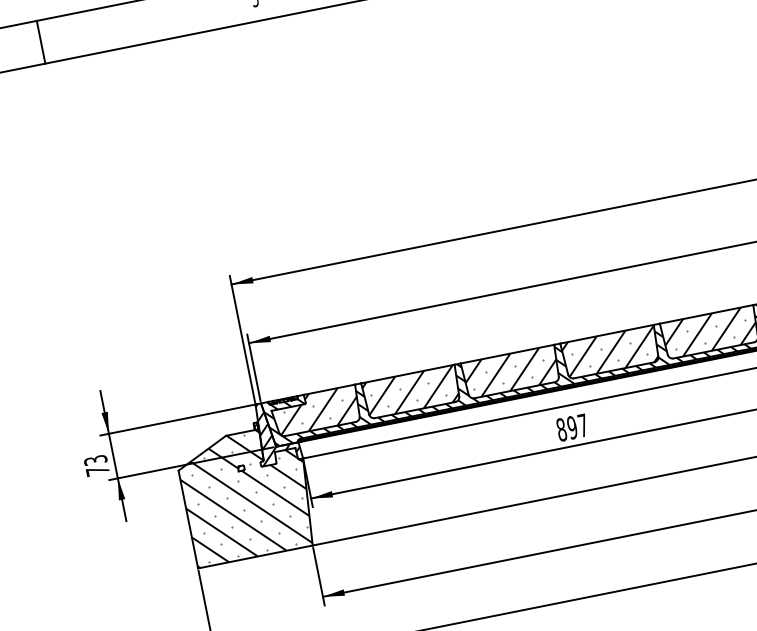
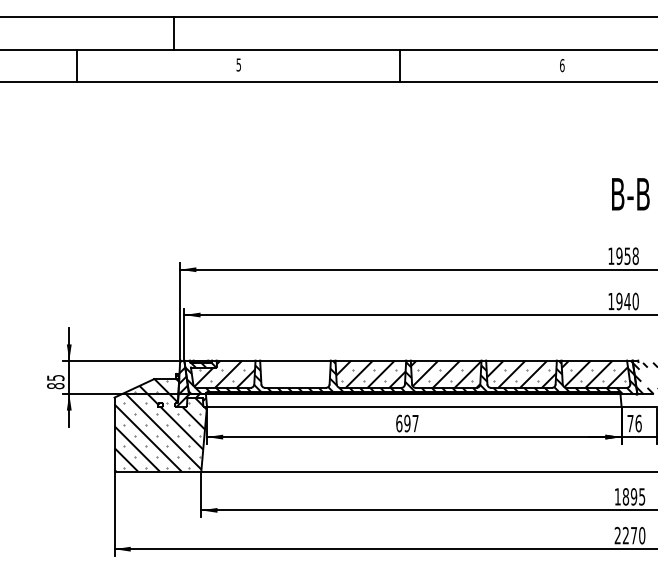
hatch: (409, 391) -> (294, 373), removed
text: (561, 429) -> (399, 423), 897 -> 697
text: (96, 466) -> (55, 382), 73 -> 85

